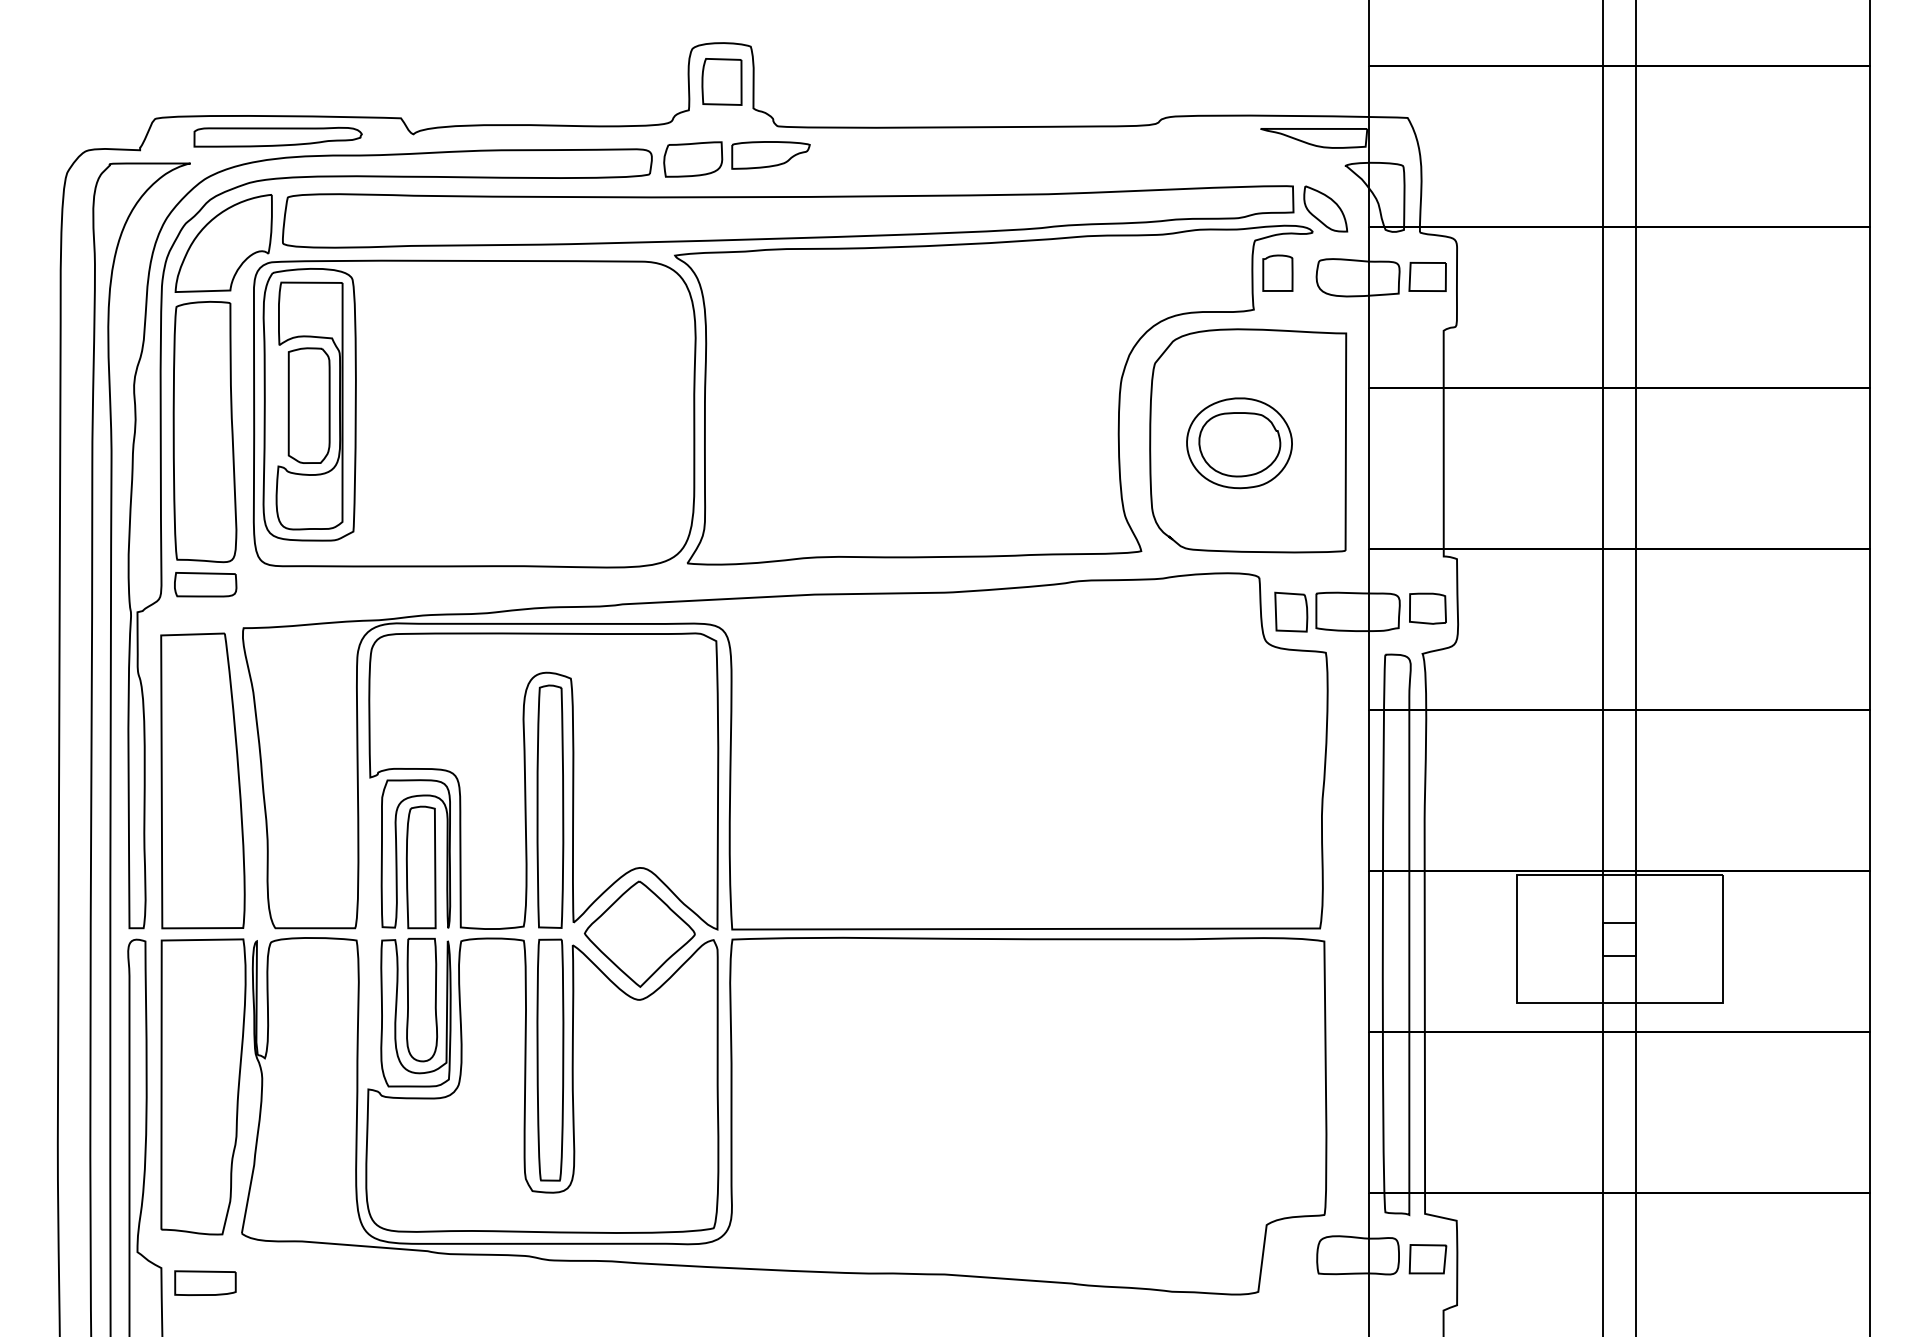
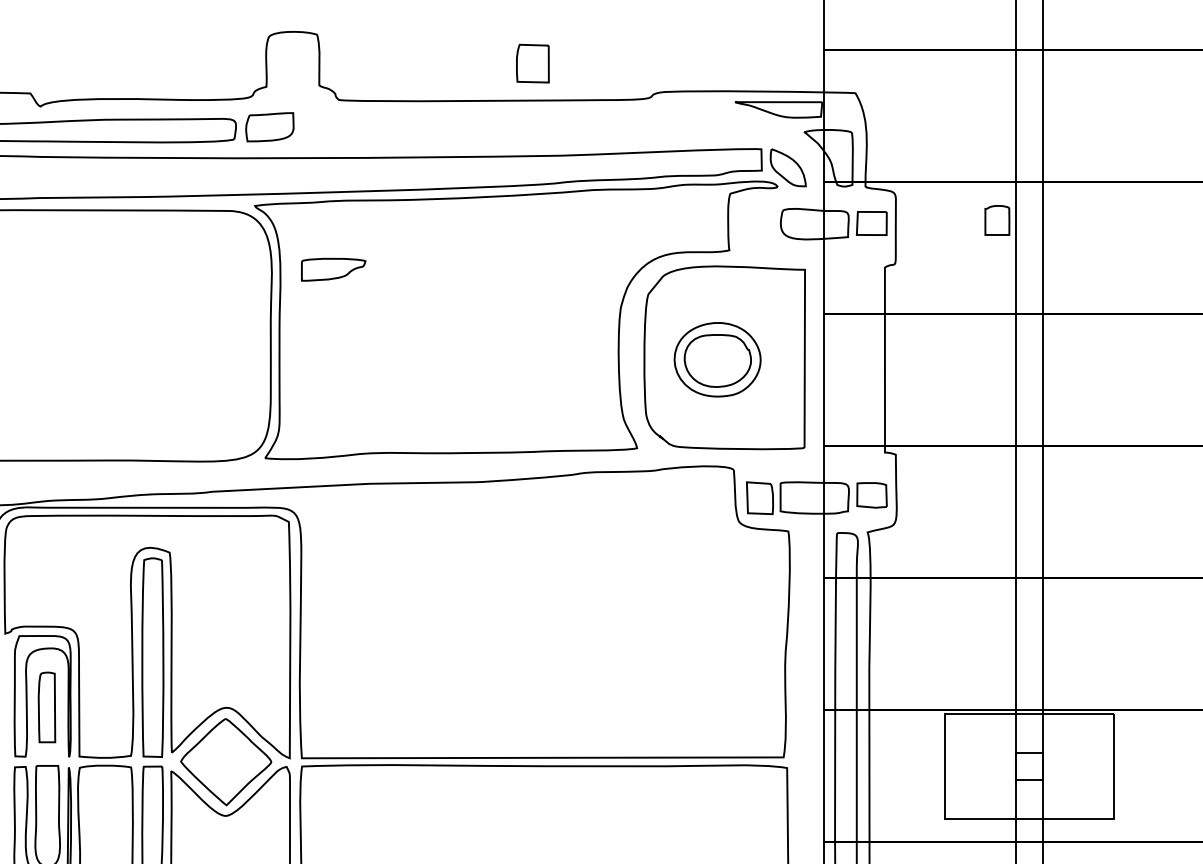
part: (721, 81) -> (532, 63), moved
part: (770, 155) -> (333, 269), moved
part: (1277, 272) -> (997, 219), moved
part: (420, 867) -> (46, 707), size x0.7

